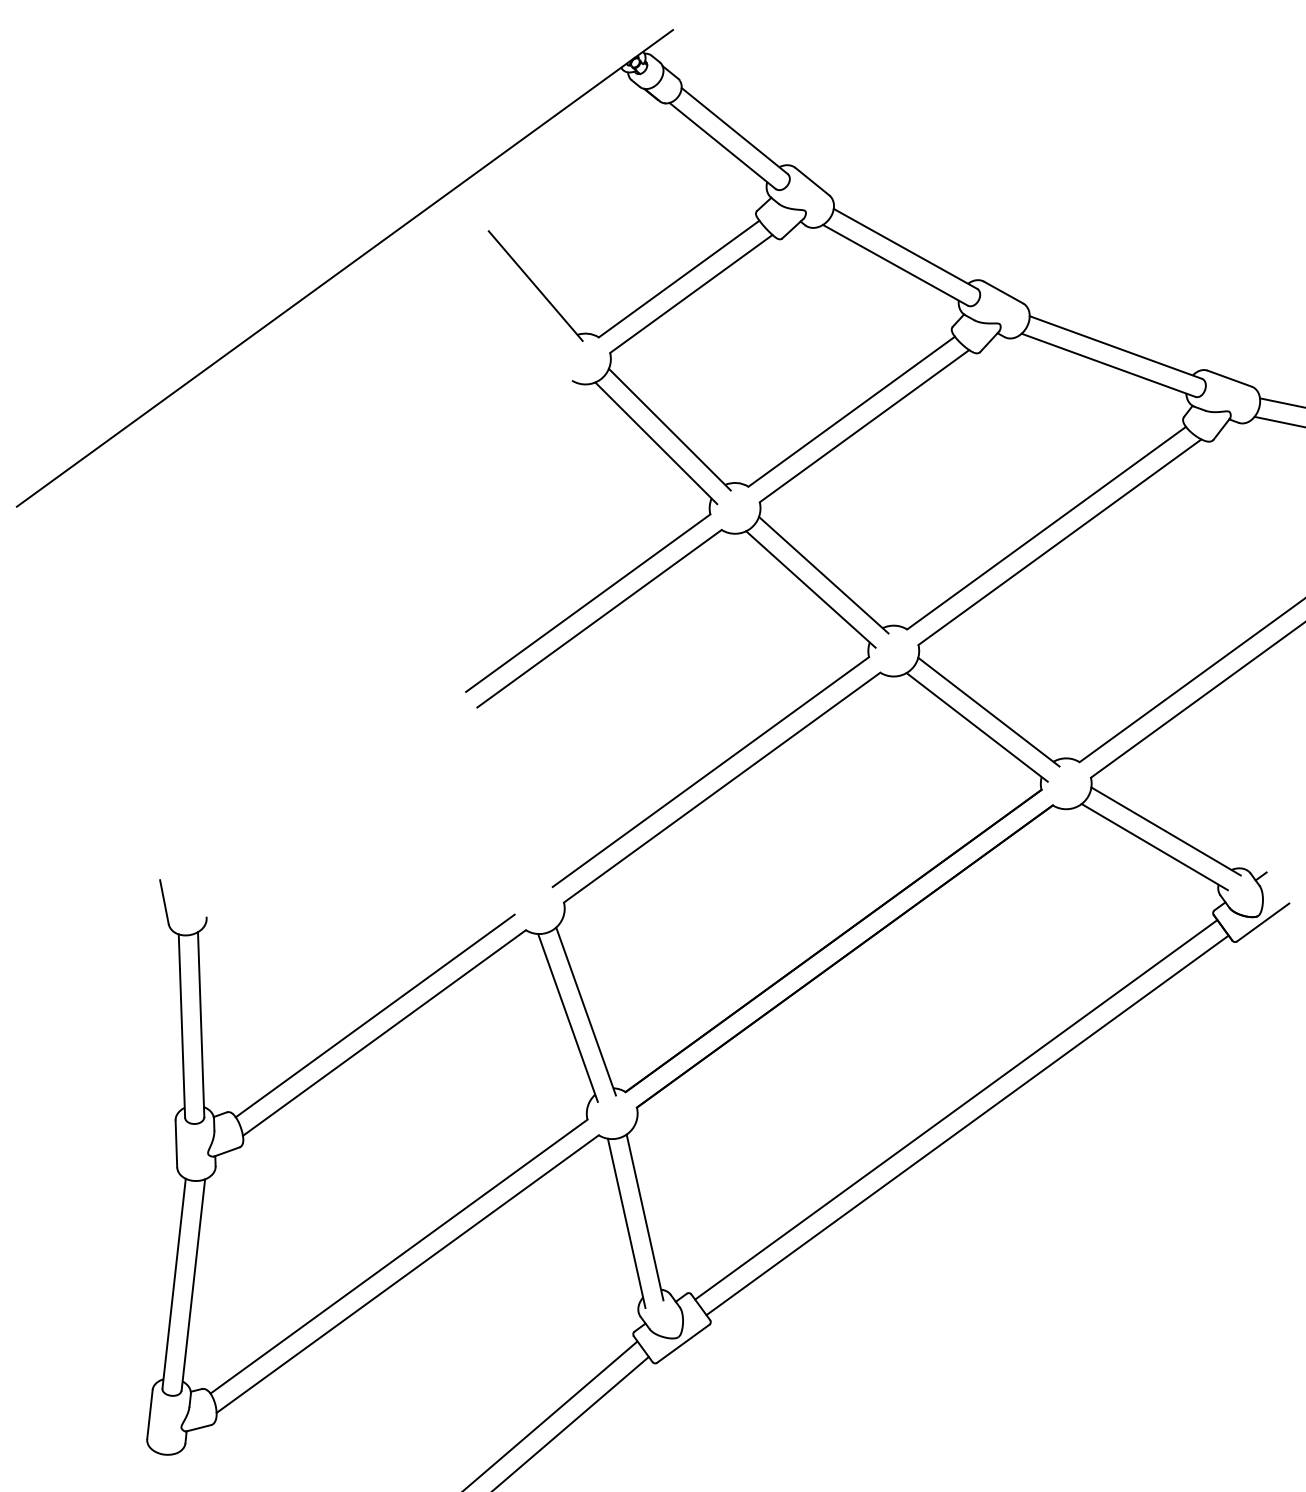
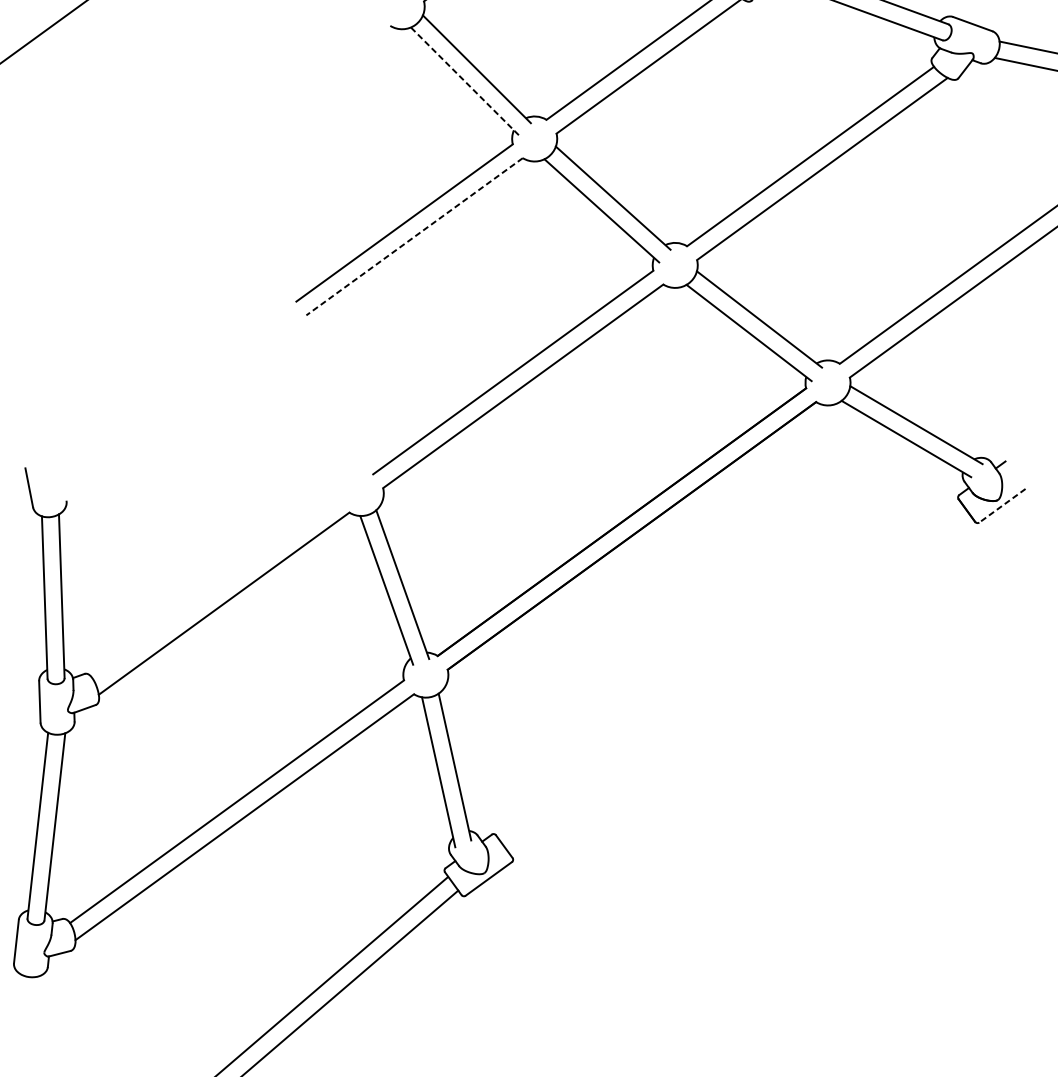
line: (655, 442) -> (464, 80), solid -> dashed
line: (599, 619) -> (414, 237), solid -> dashed
line: (1262, 922) -> (1001, 505), solid -> dashed
line: (374, 1015) -> (215, 588), removed
line: (956, 1109) -> (730, 671), removed
line: (967, 1125) -> (740, 685), removed

